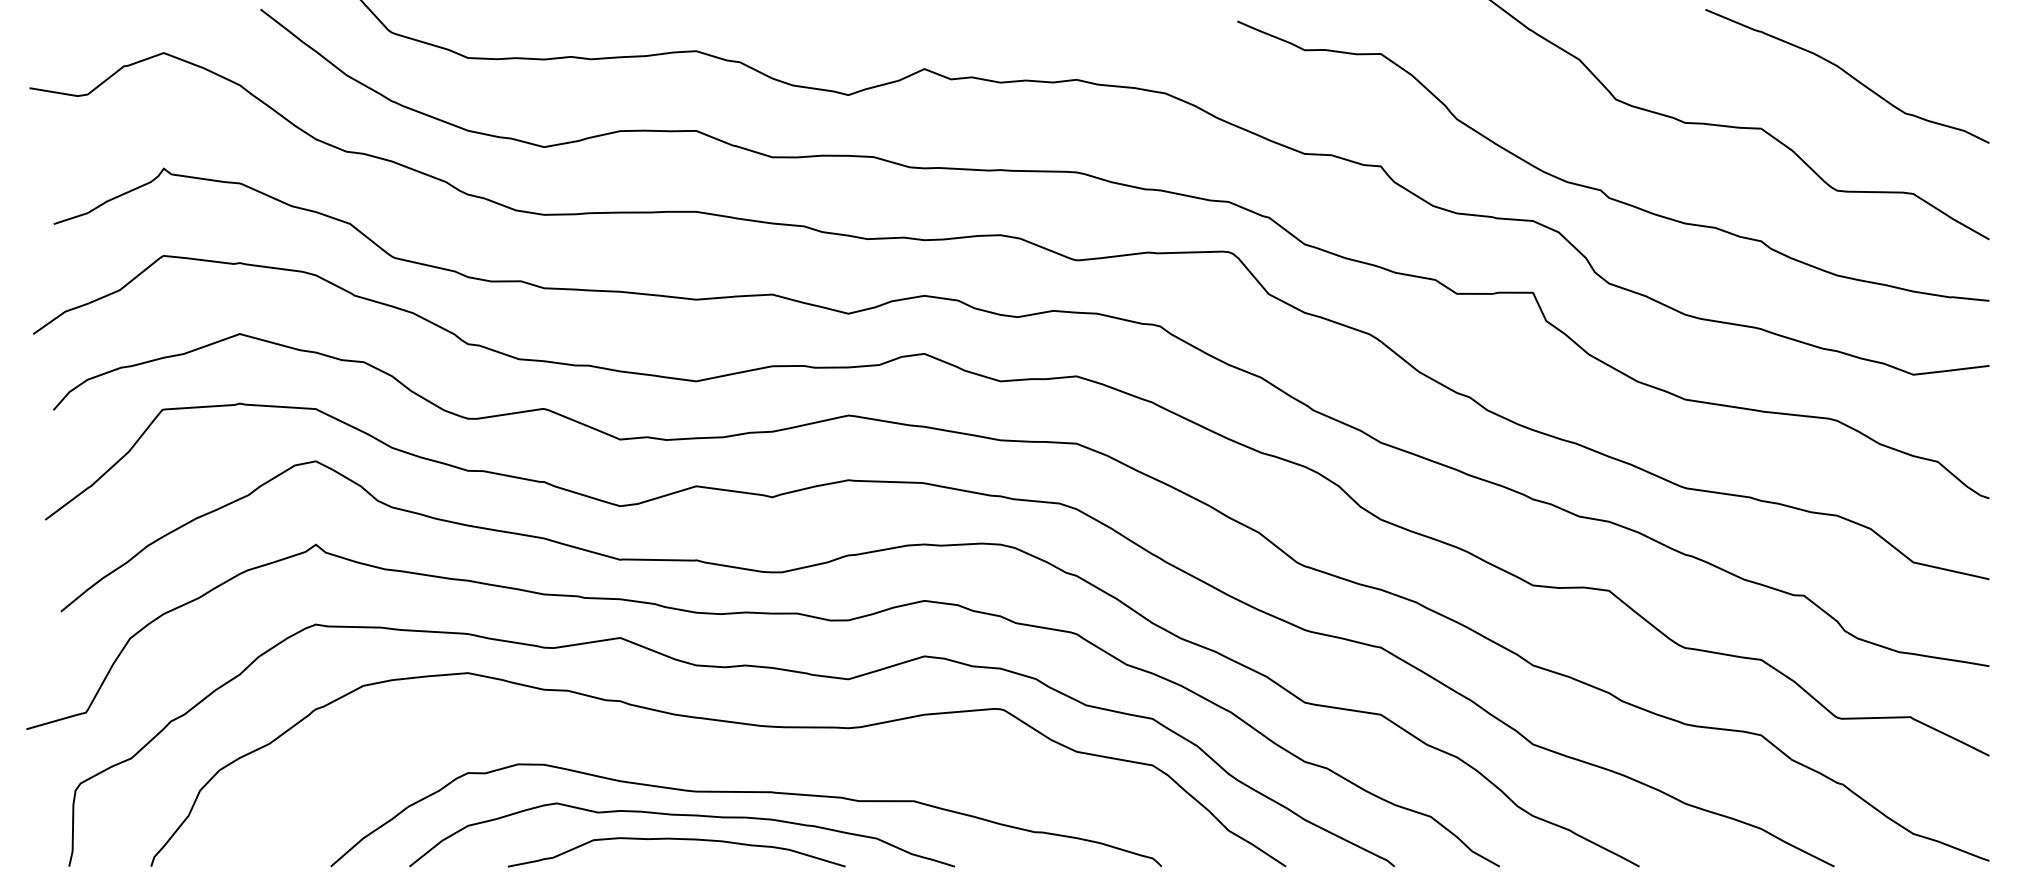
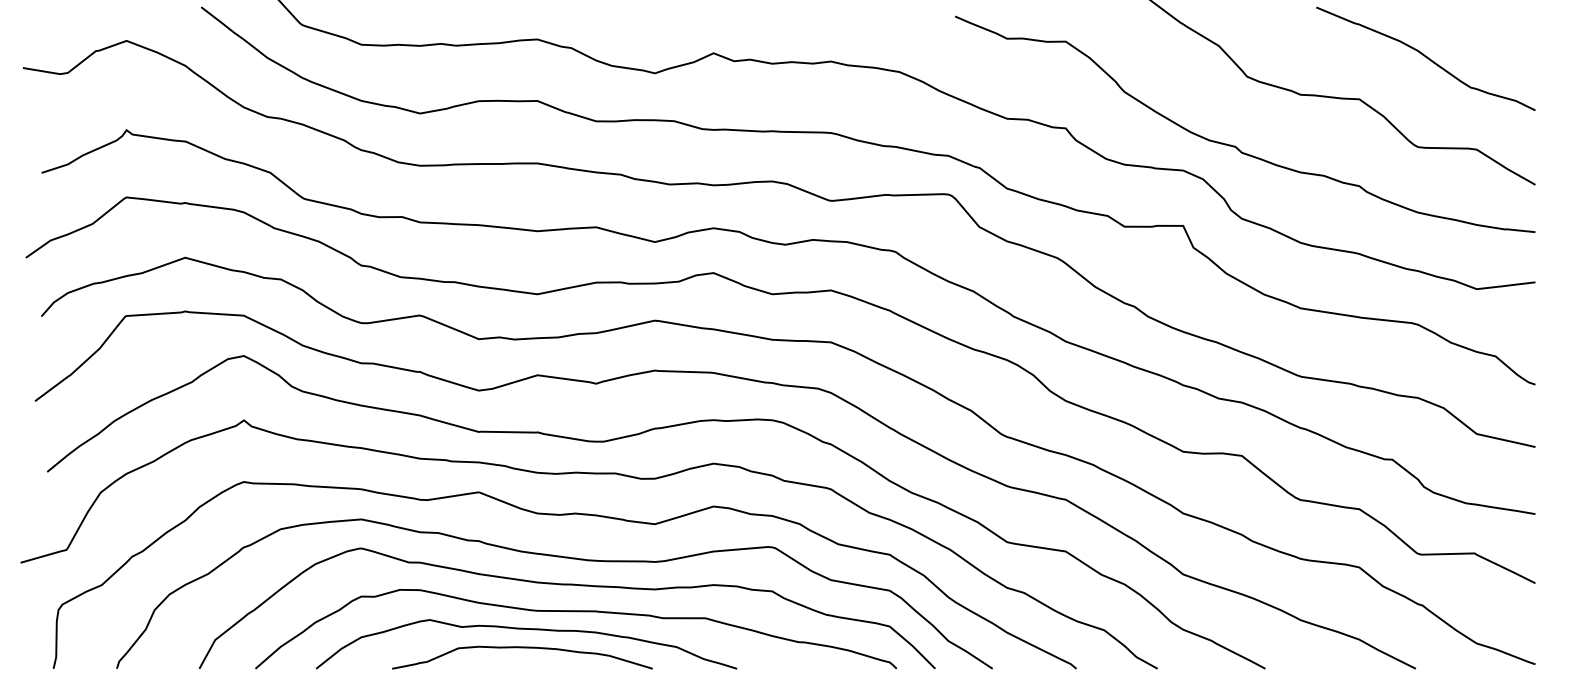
curve: (733, 758) -> (566, 585), added

